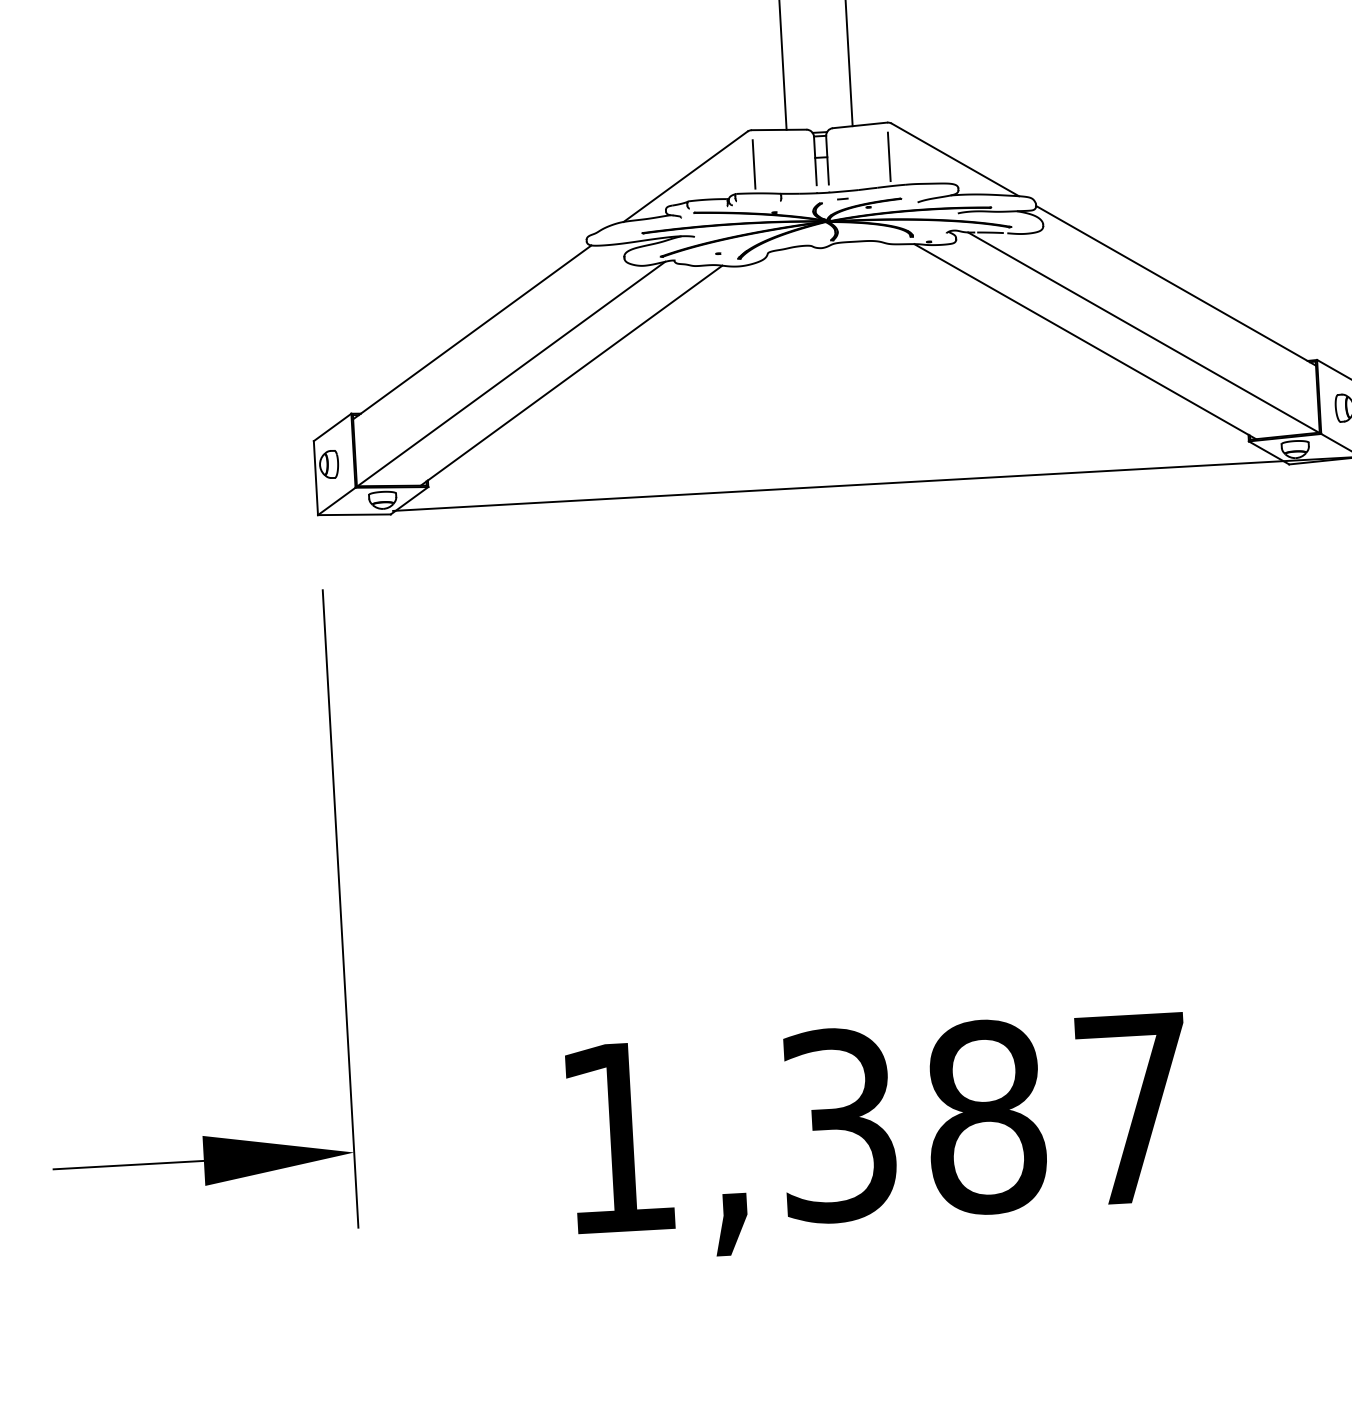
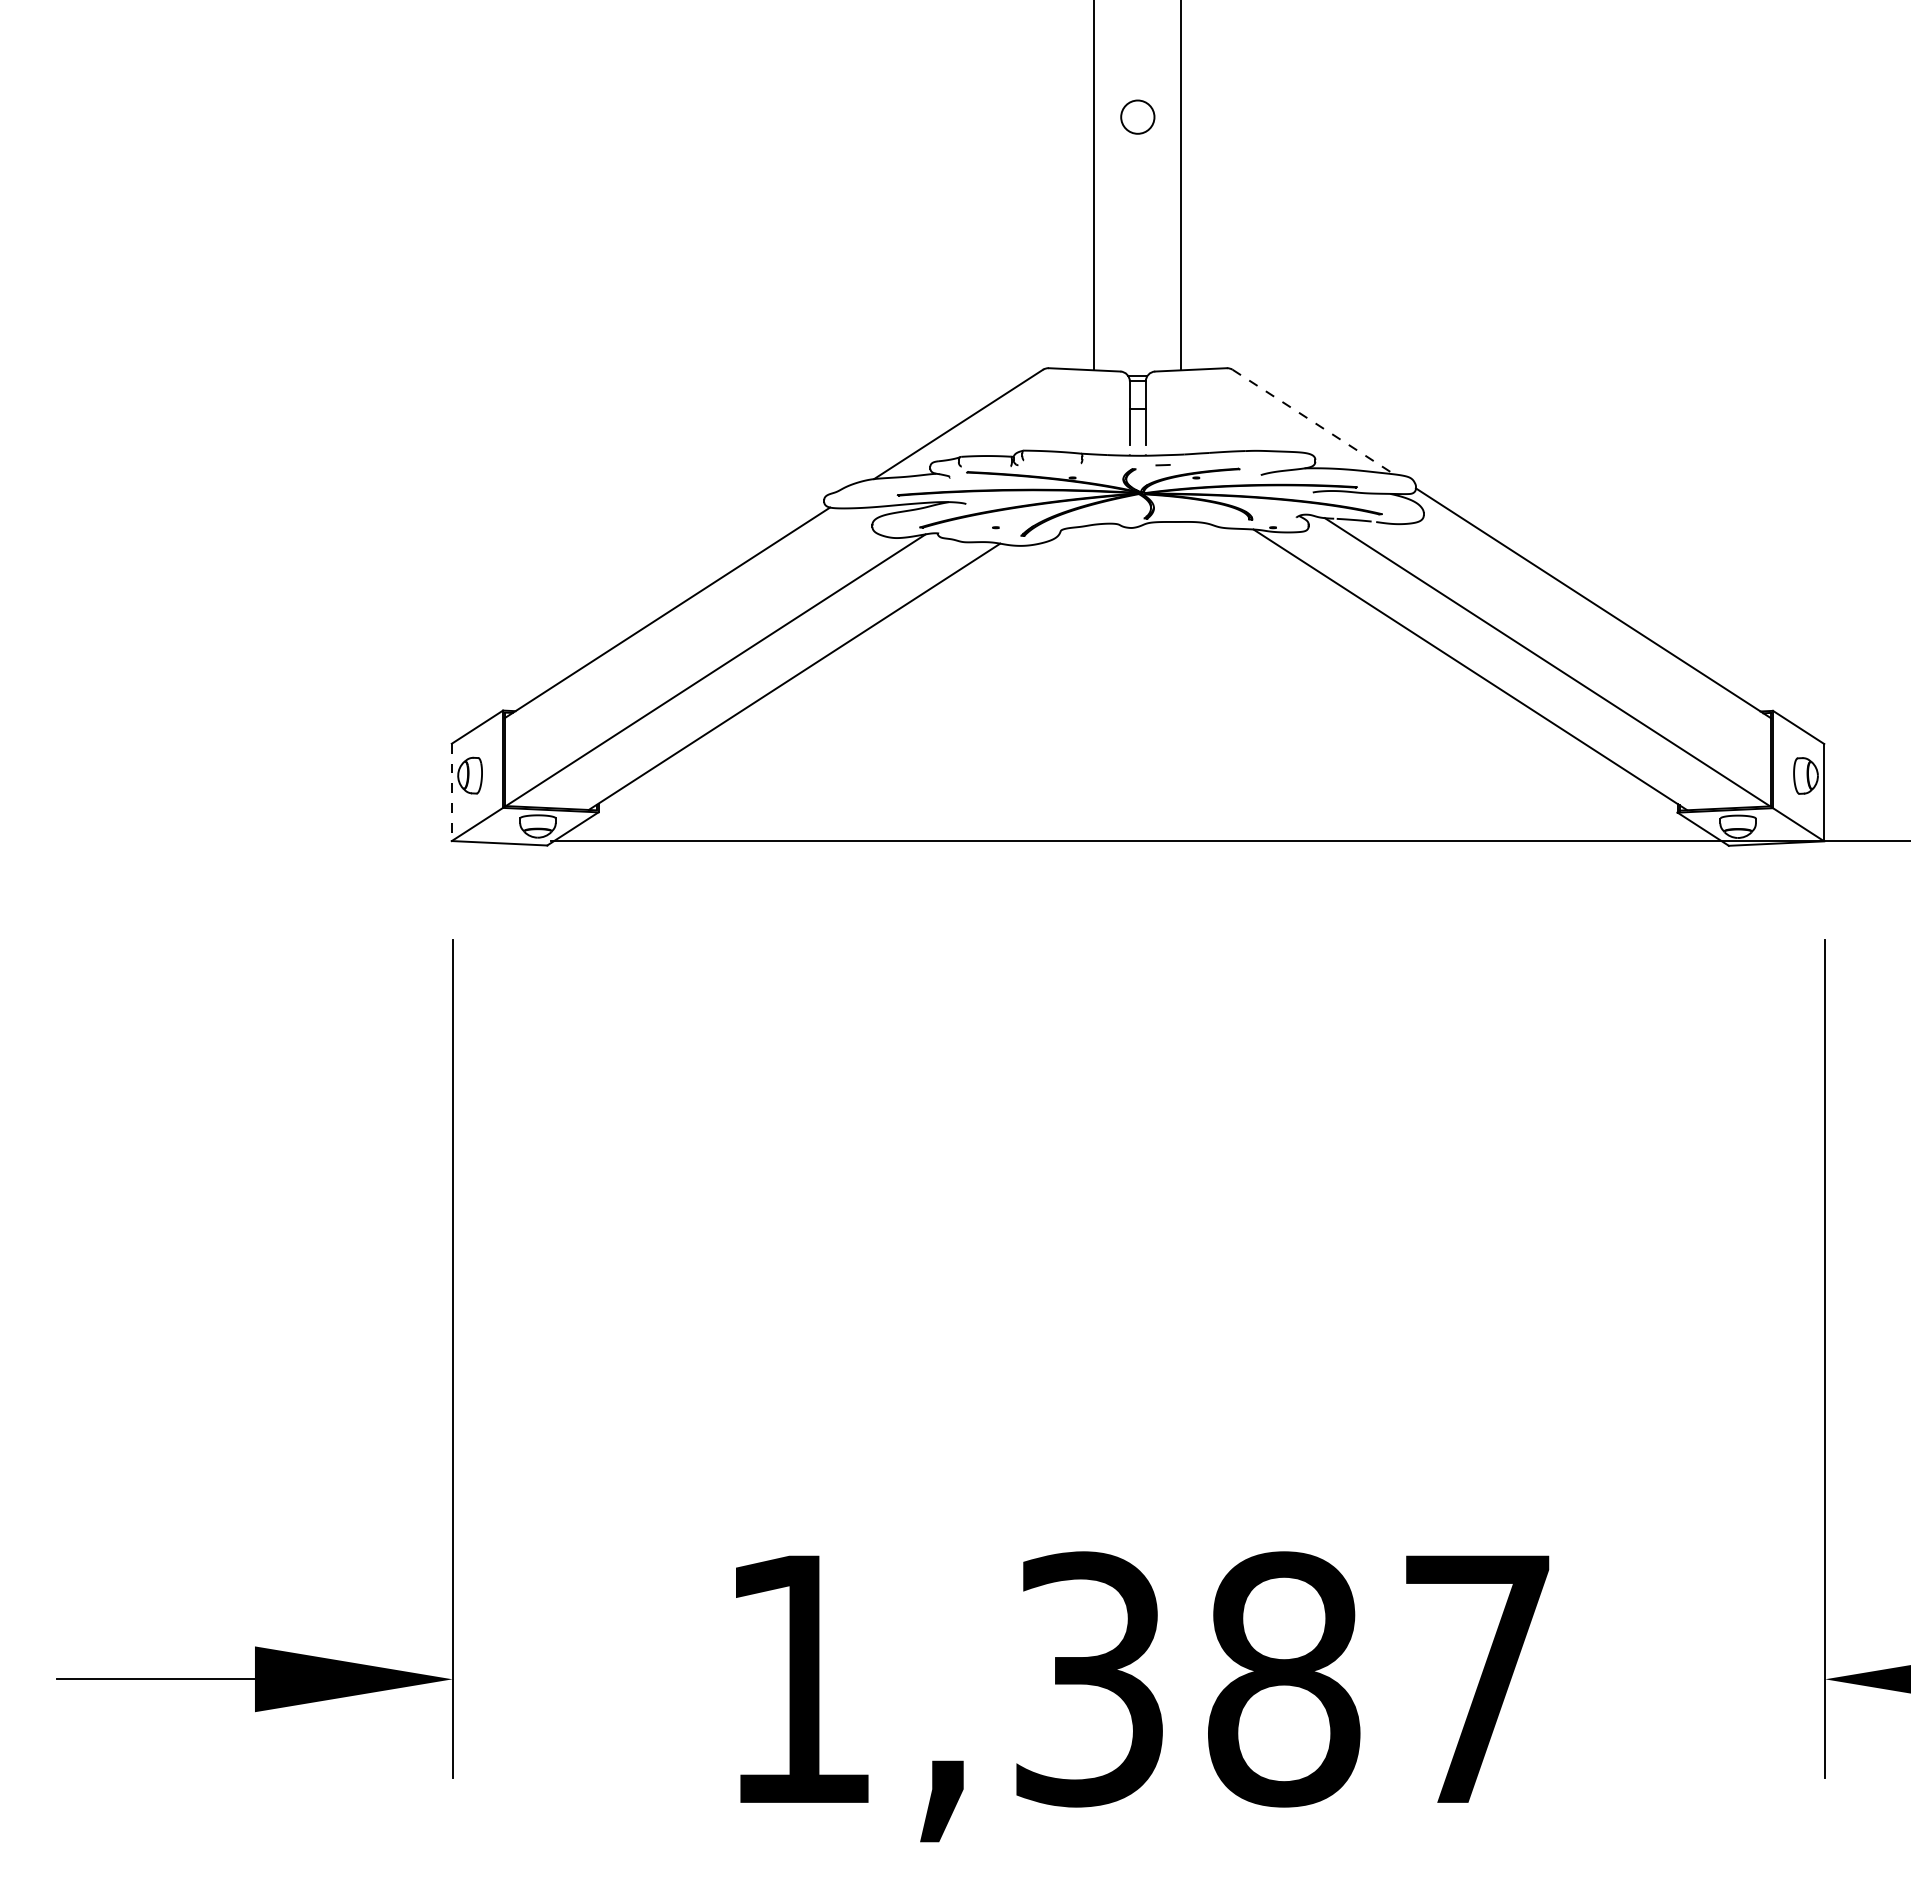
line: (889, 157) -> (1227, 413), removed
line: (955, 160) -> (1313, 422), solid -> dashed
line: (754, 164) -> (1049, 413), removed
line: (315, 478) -> (451, 792), solid -> dashed

